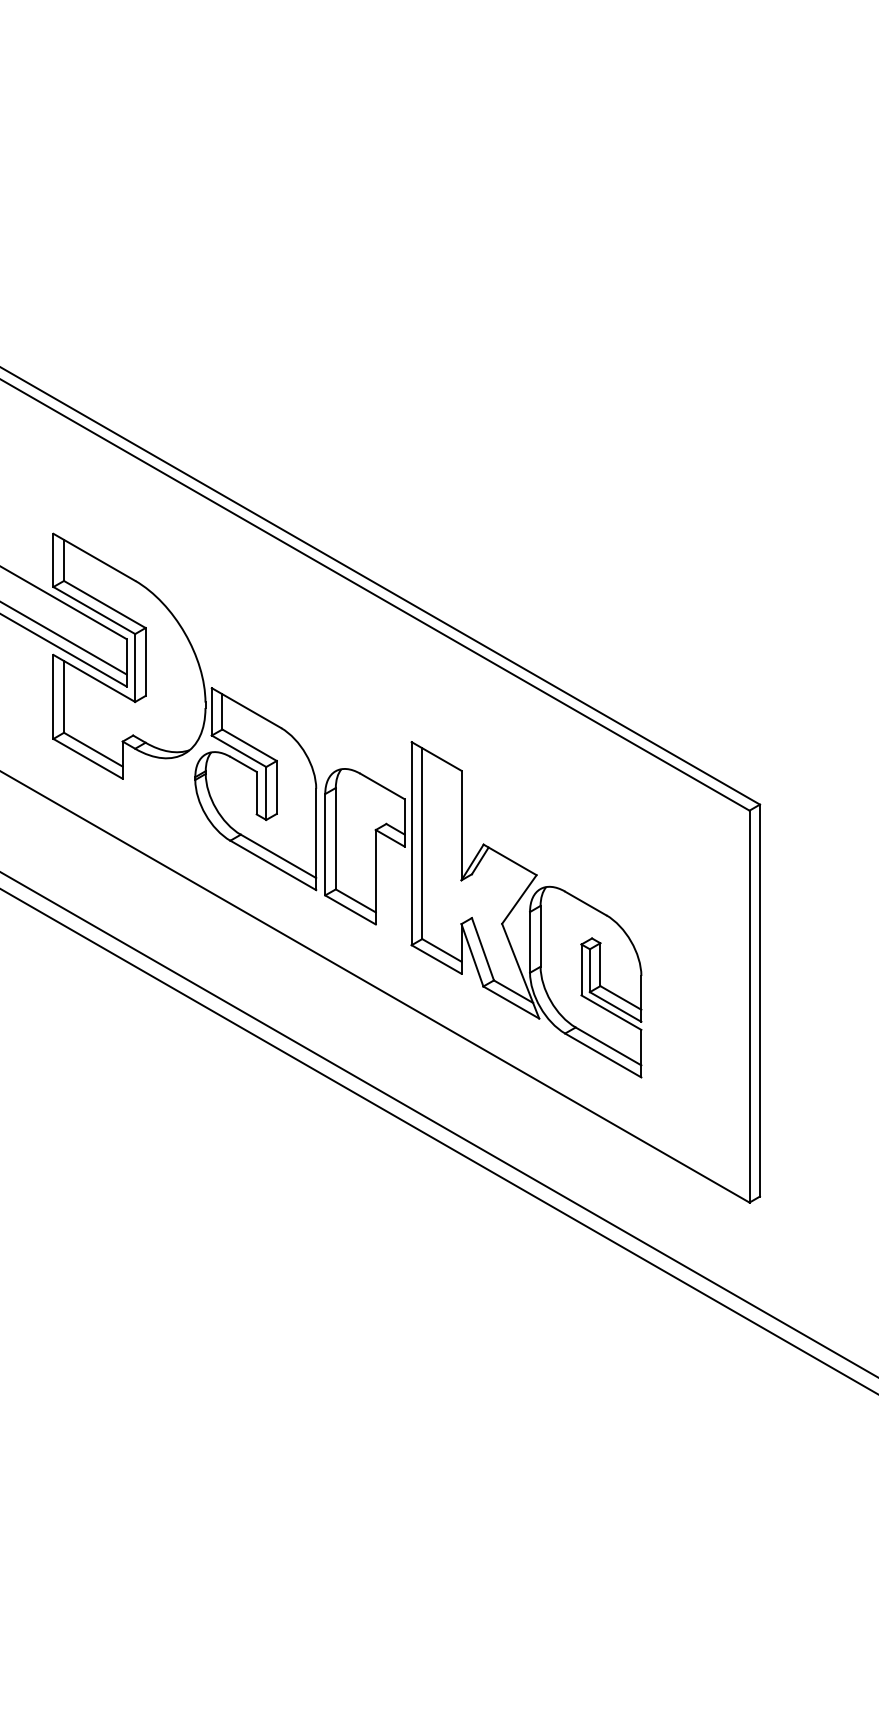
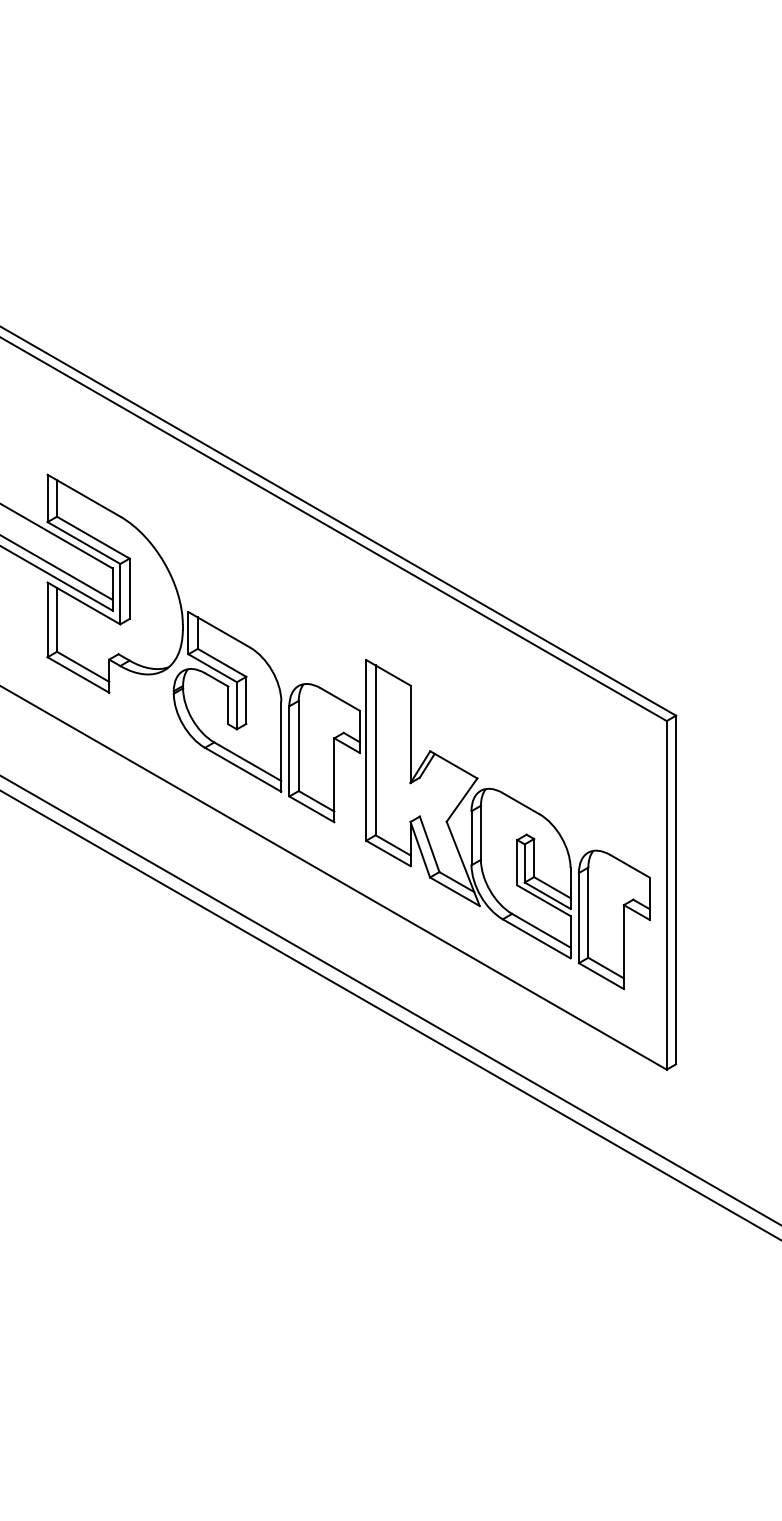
part: (690, 1034) -> (614, 920), added

